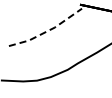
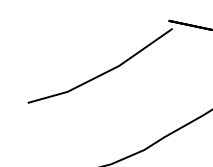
line: (47, 31) -> (104, 73), dashed -> solid

